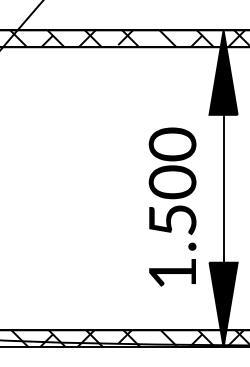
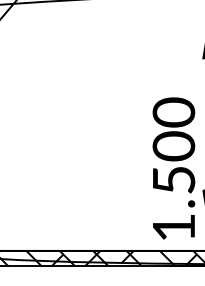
text: (172, 206) -> (173, 167), moved

